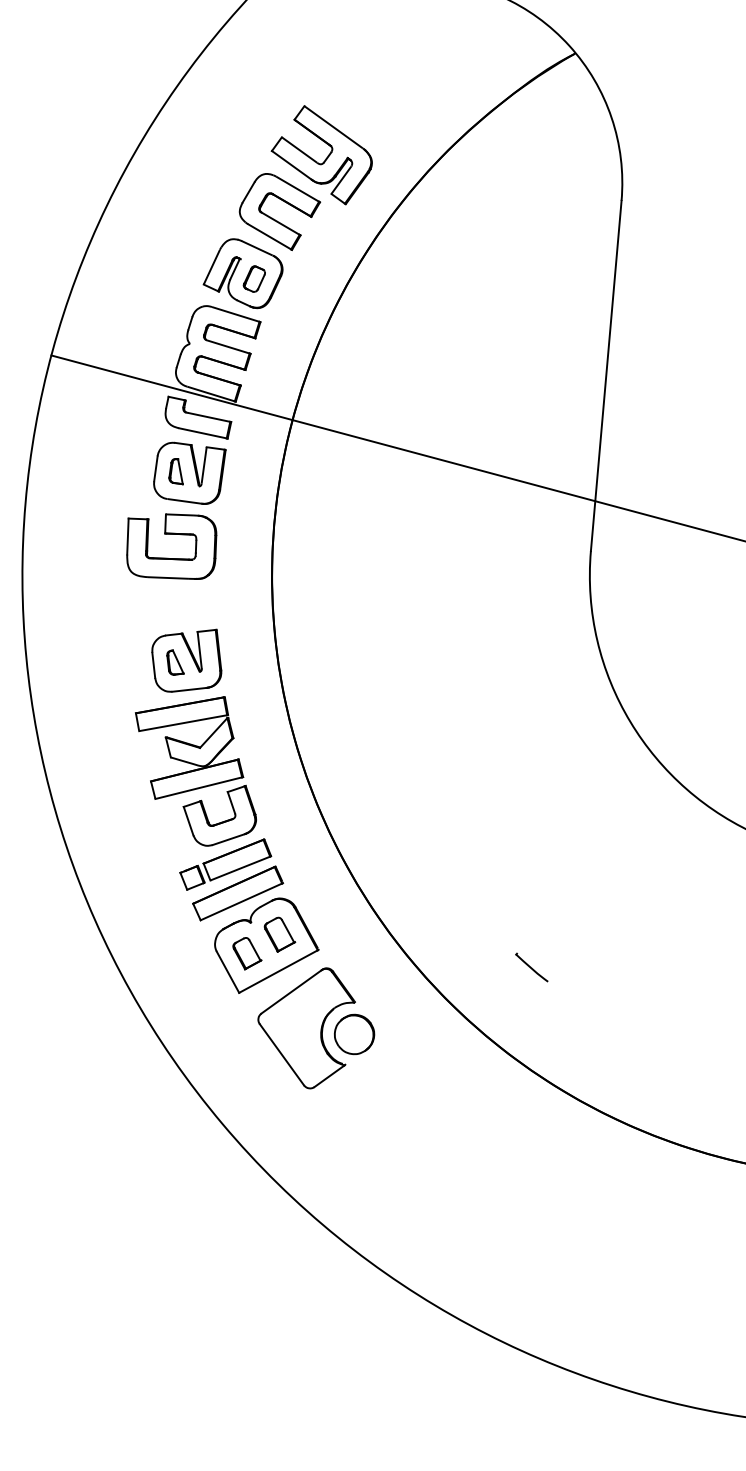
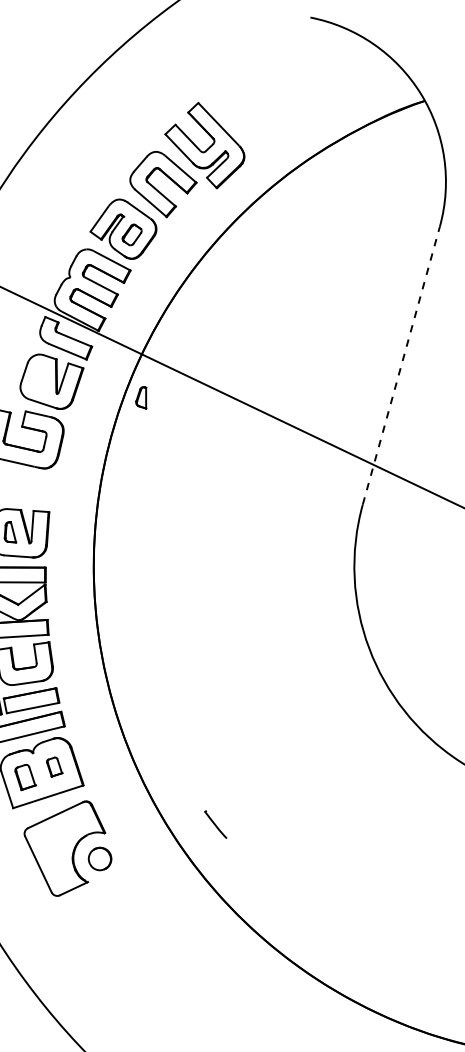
line: (606, 375) -> (401, 365), solid -> dashed
part: (175, 471) -> (142, 397), moved
part: (279, 934) -> (54, 767), size x0.7
part: (531, 967) -> (215, 824), moved
part: (354, 1034) -> (99, 858), size x0.7

